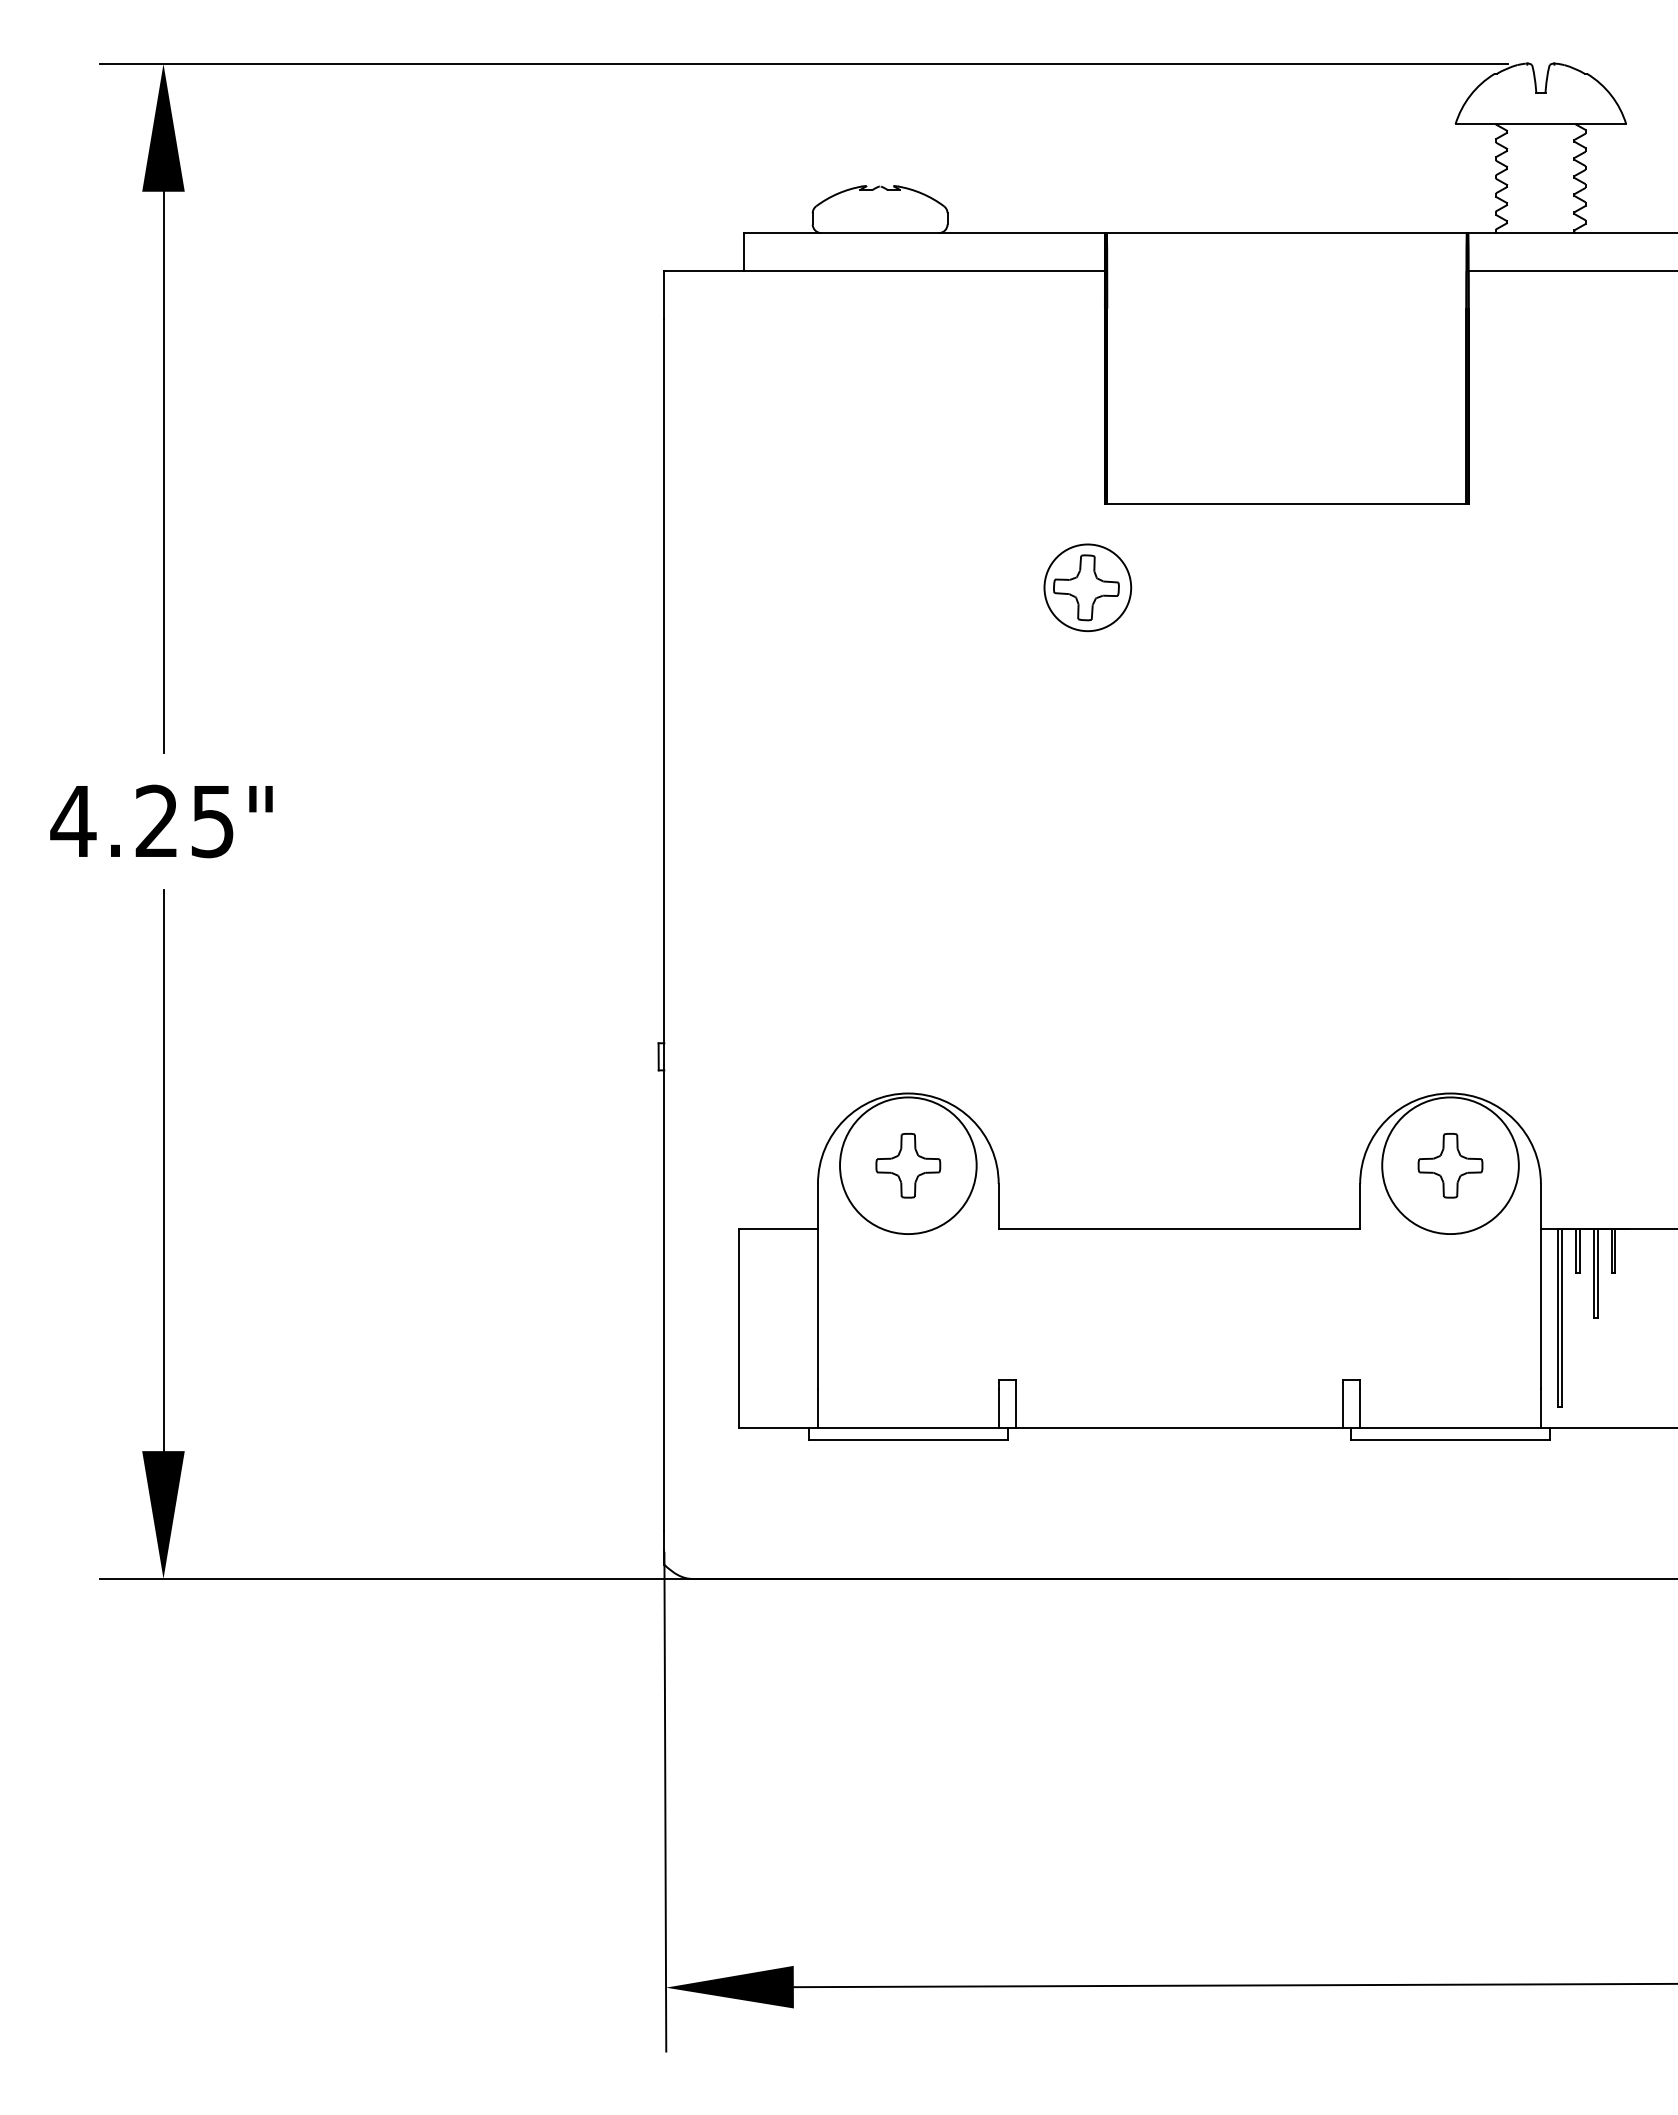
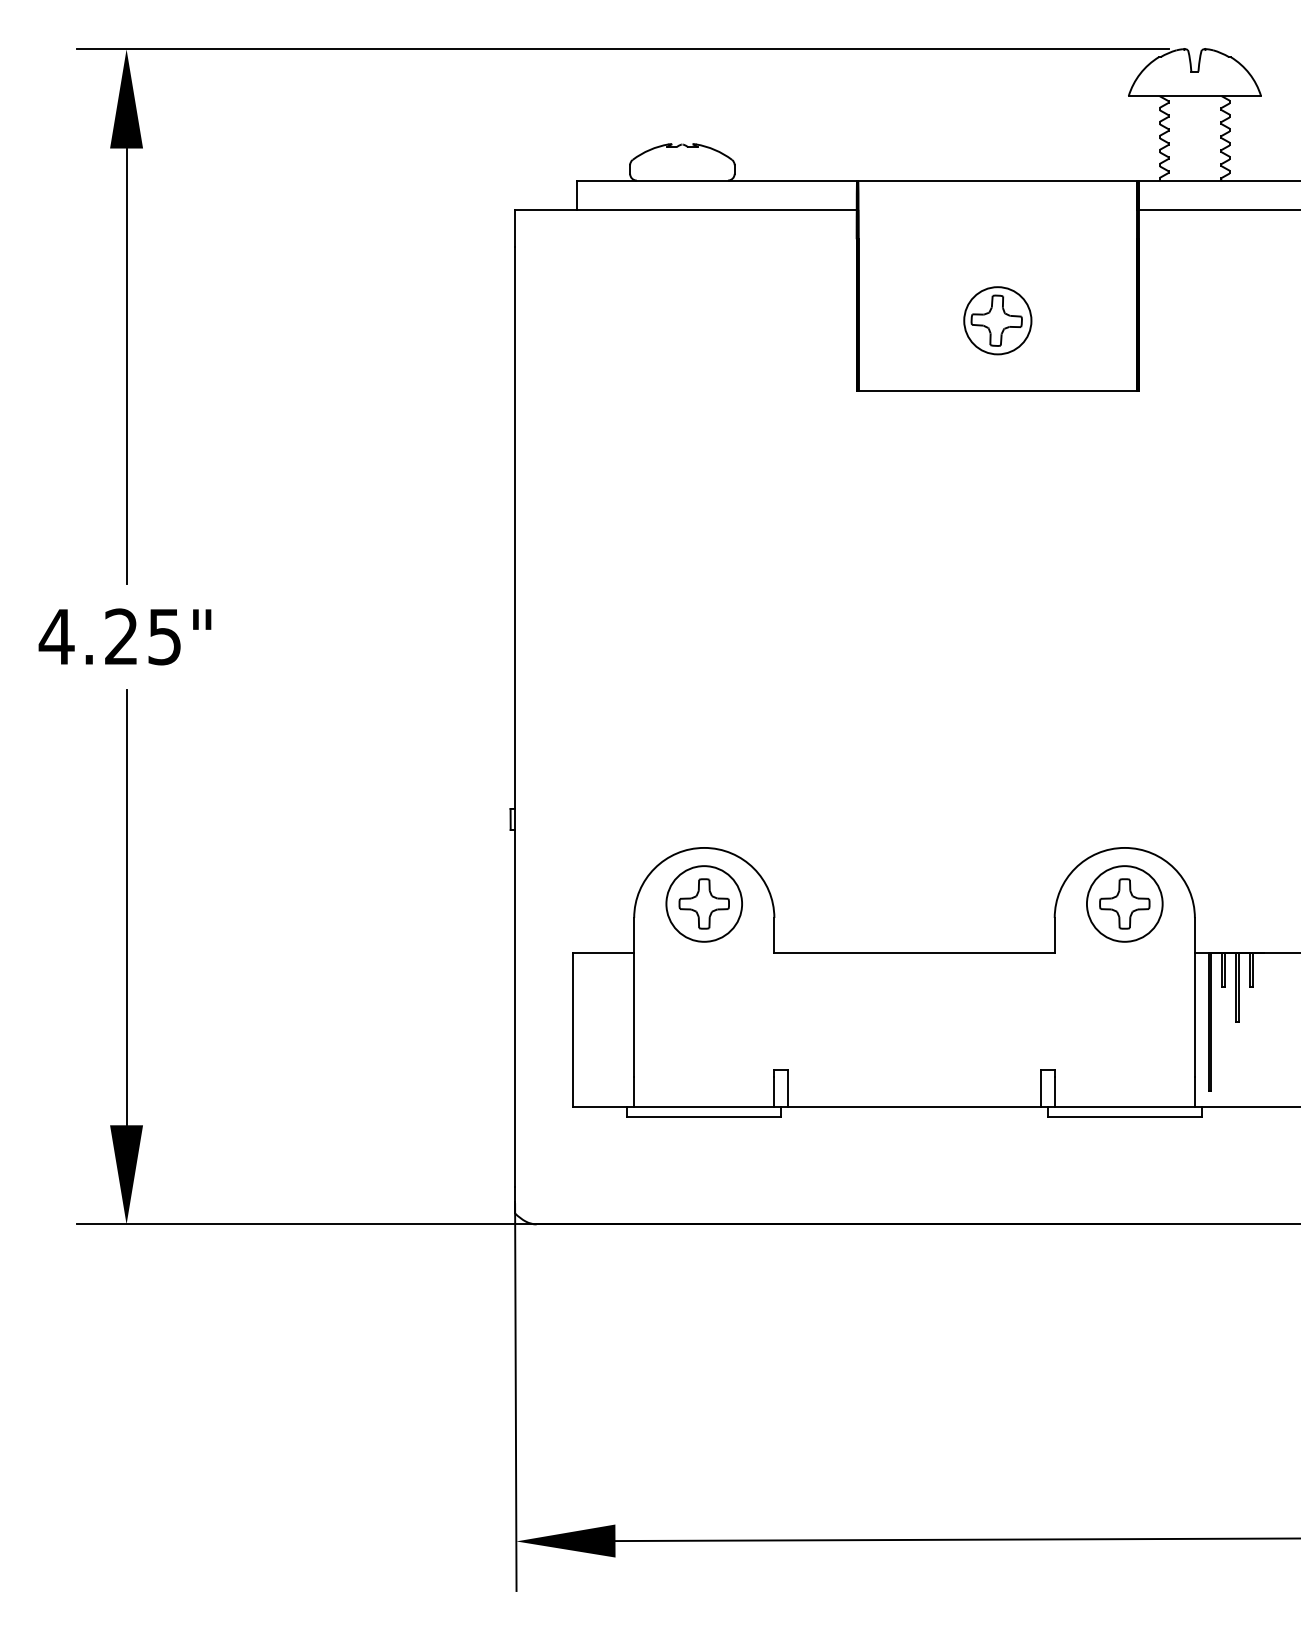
part: (1087, 587) -> (997, 320), moved
circle: (908, 1165) -> (704, 903), size x0.71
circle: (1450, 1165) -> (1124, 903), size x0.71

